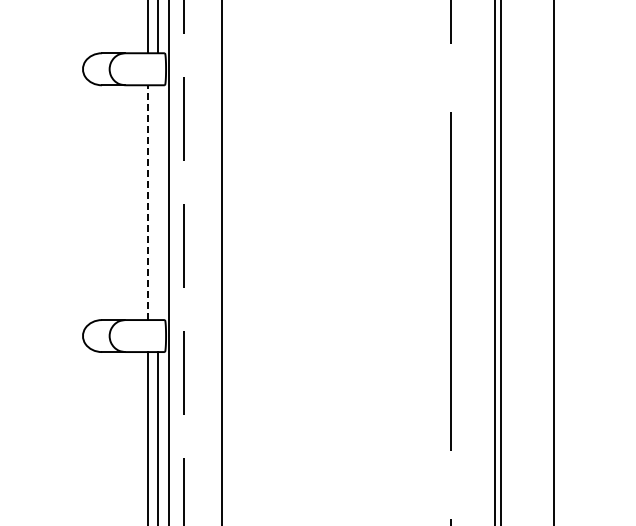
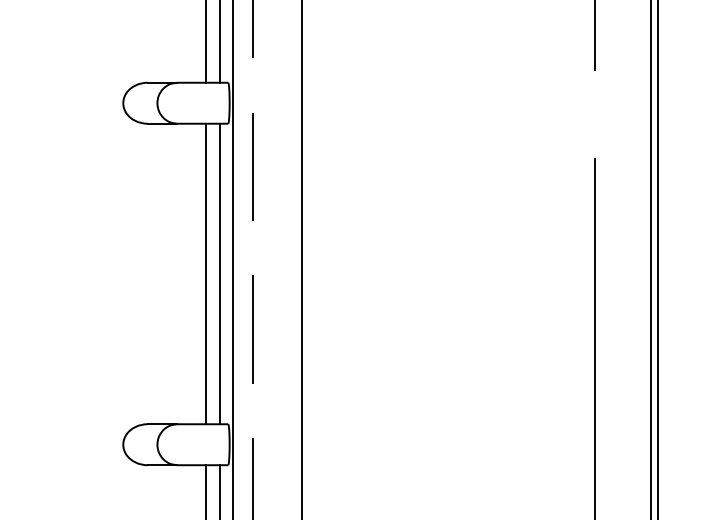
line: (147, 202) -> (205, 273), dashed -> solid
line: (158, 202) -> (219, 273), added

